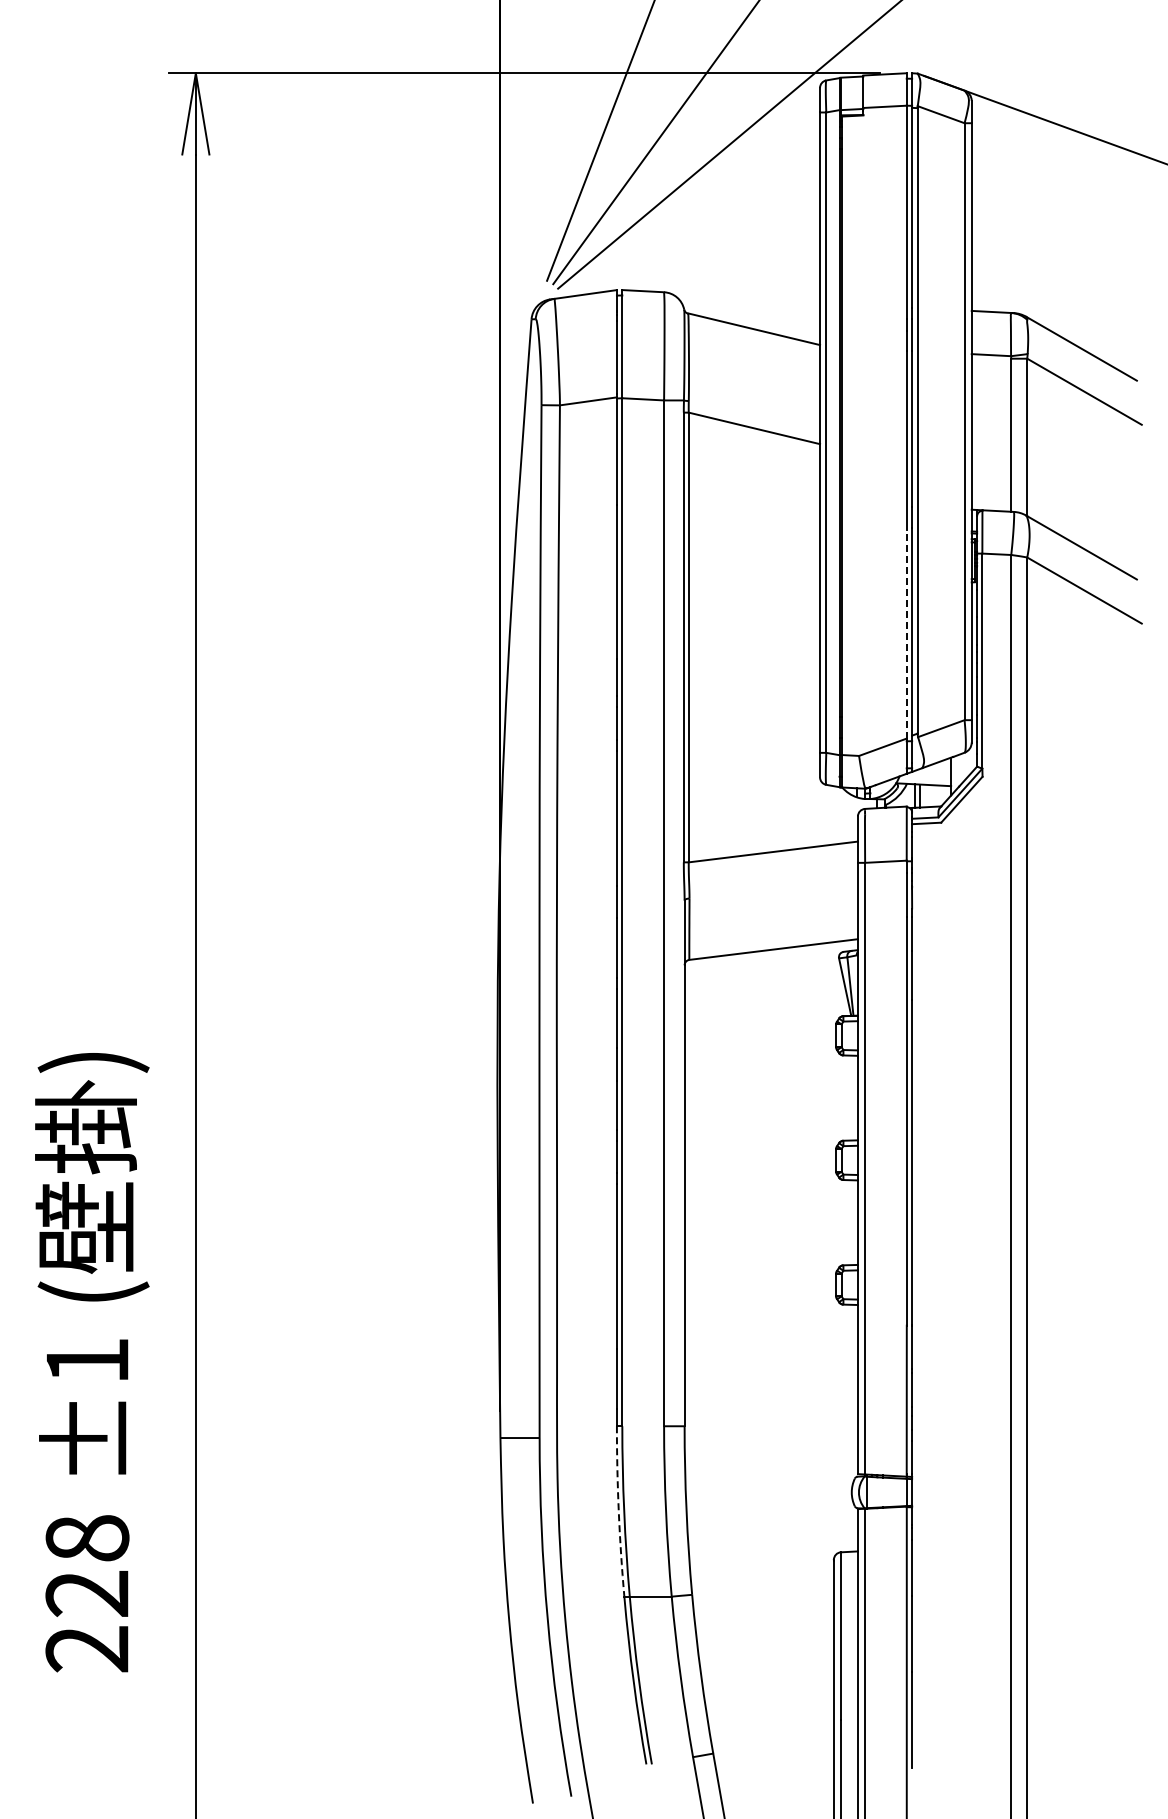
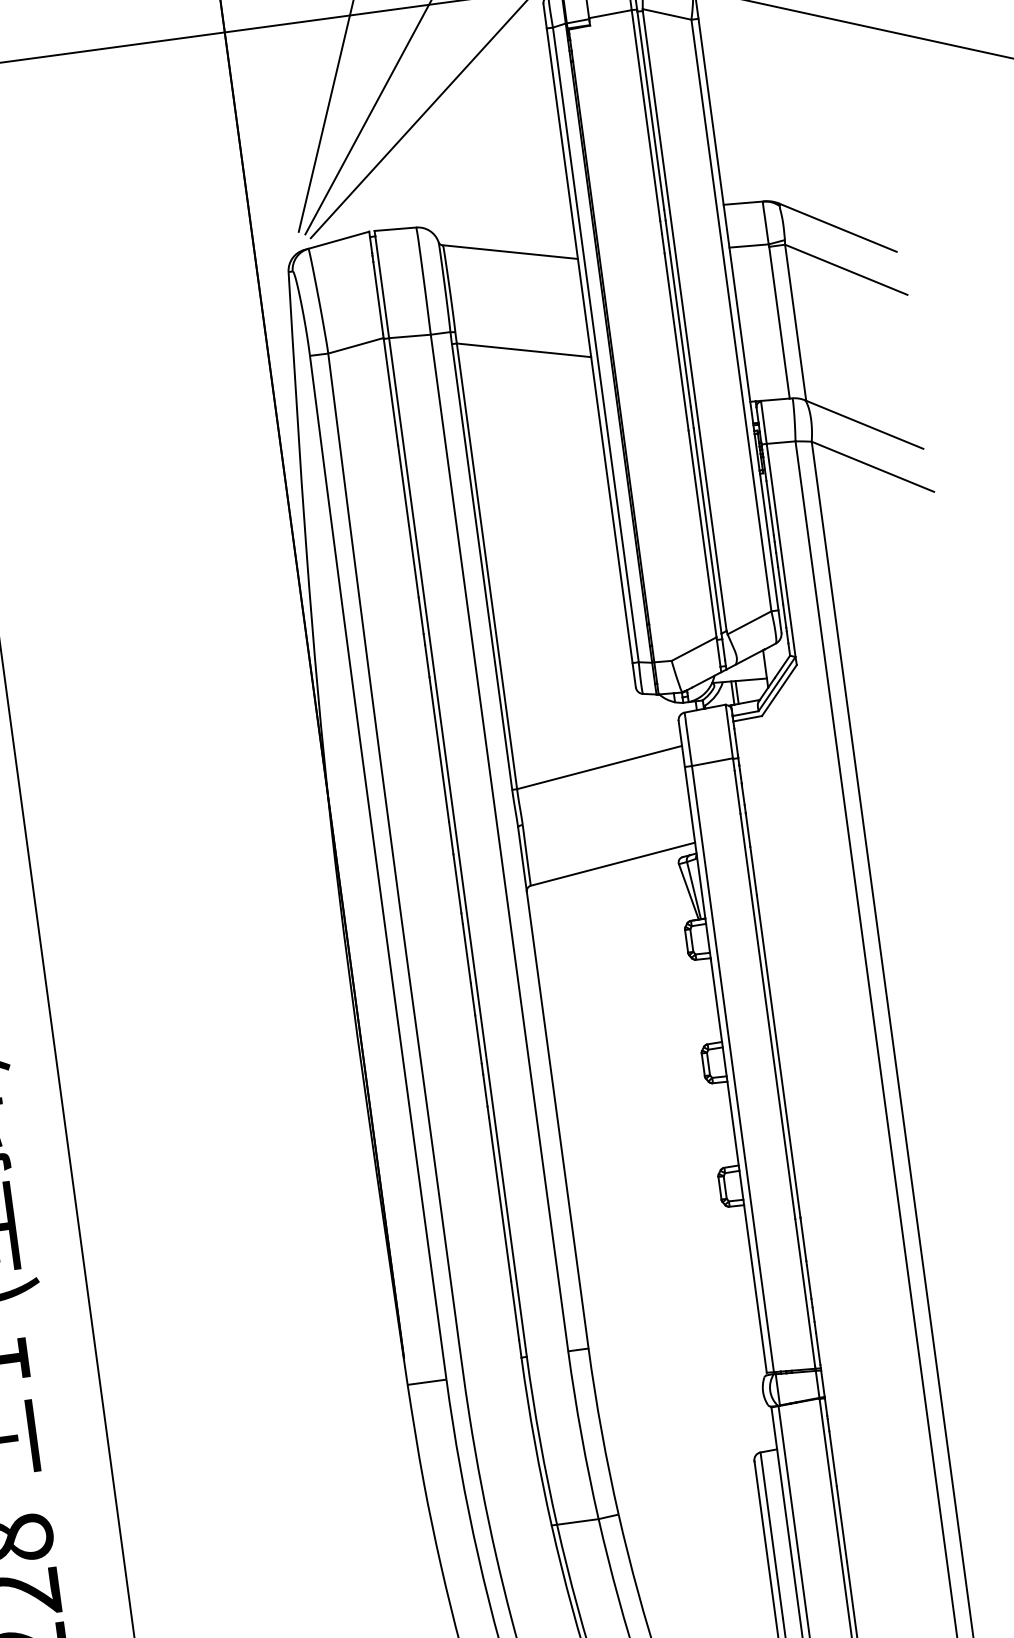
line: (906, 633) -> (702, 533), dashed -> solid
arc: (618, 1511) -> (534, 1441), dashed -> solid

